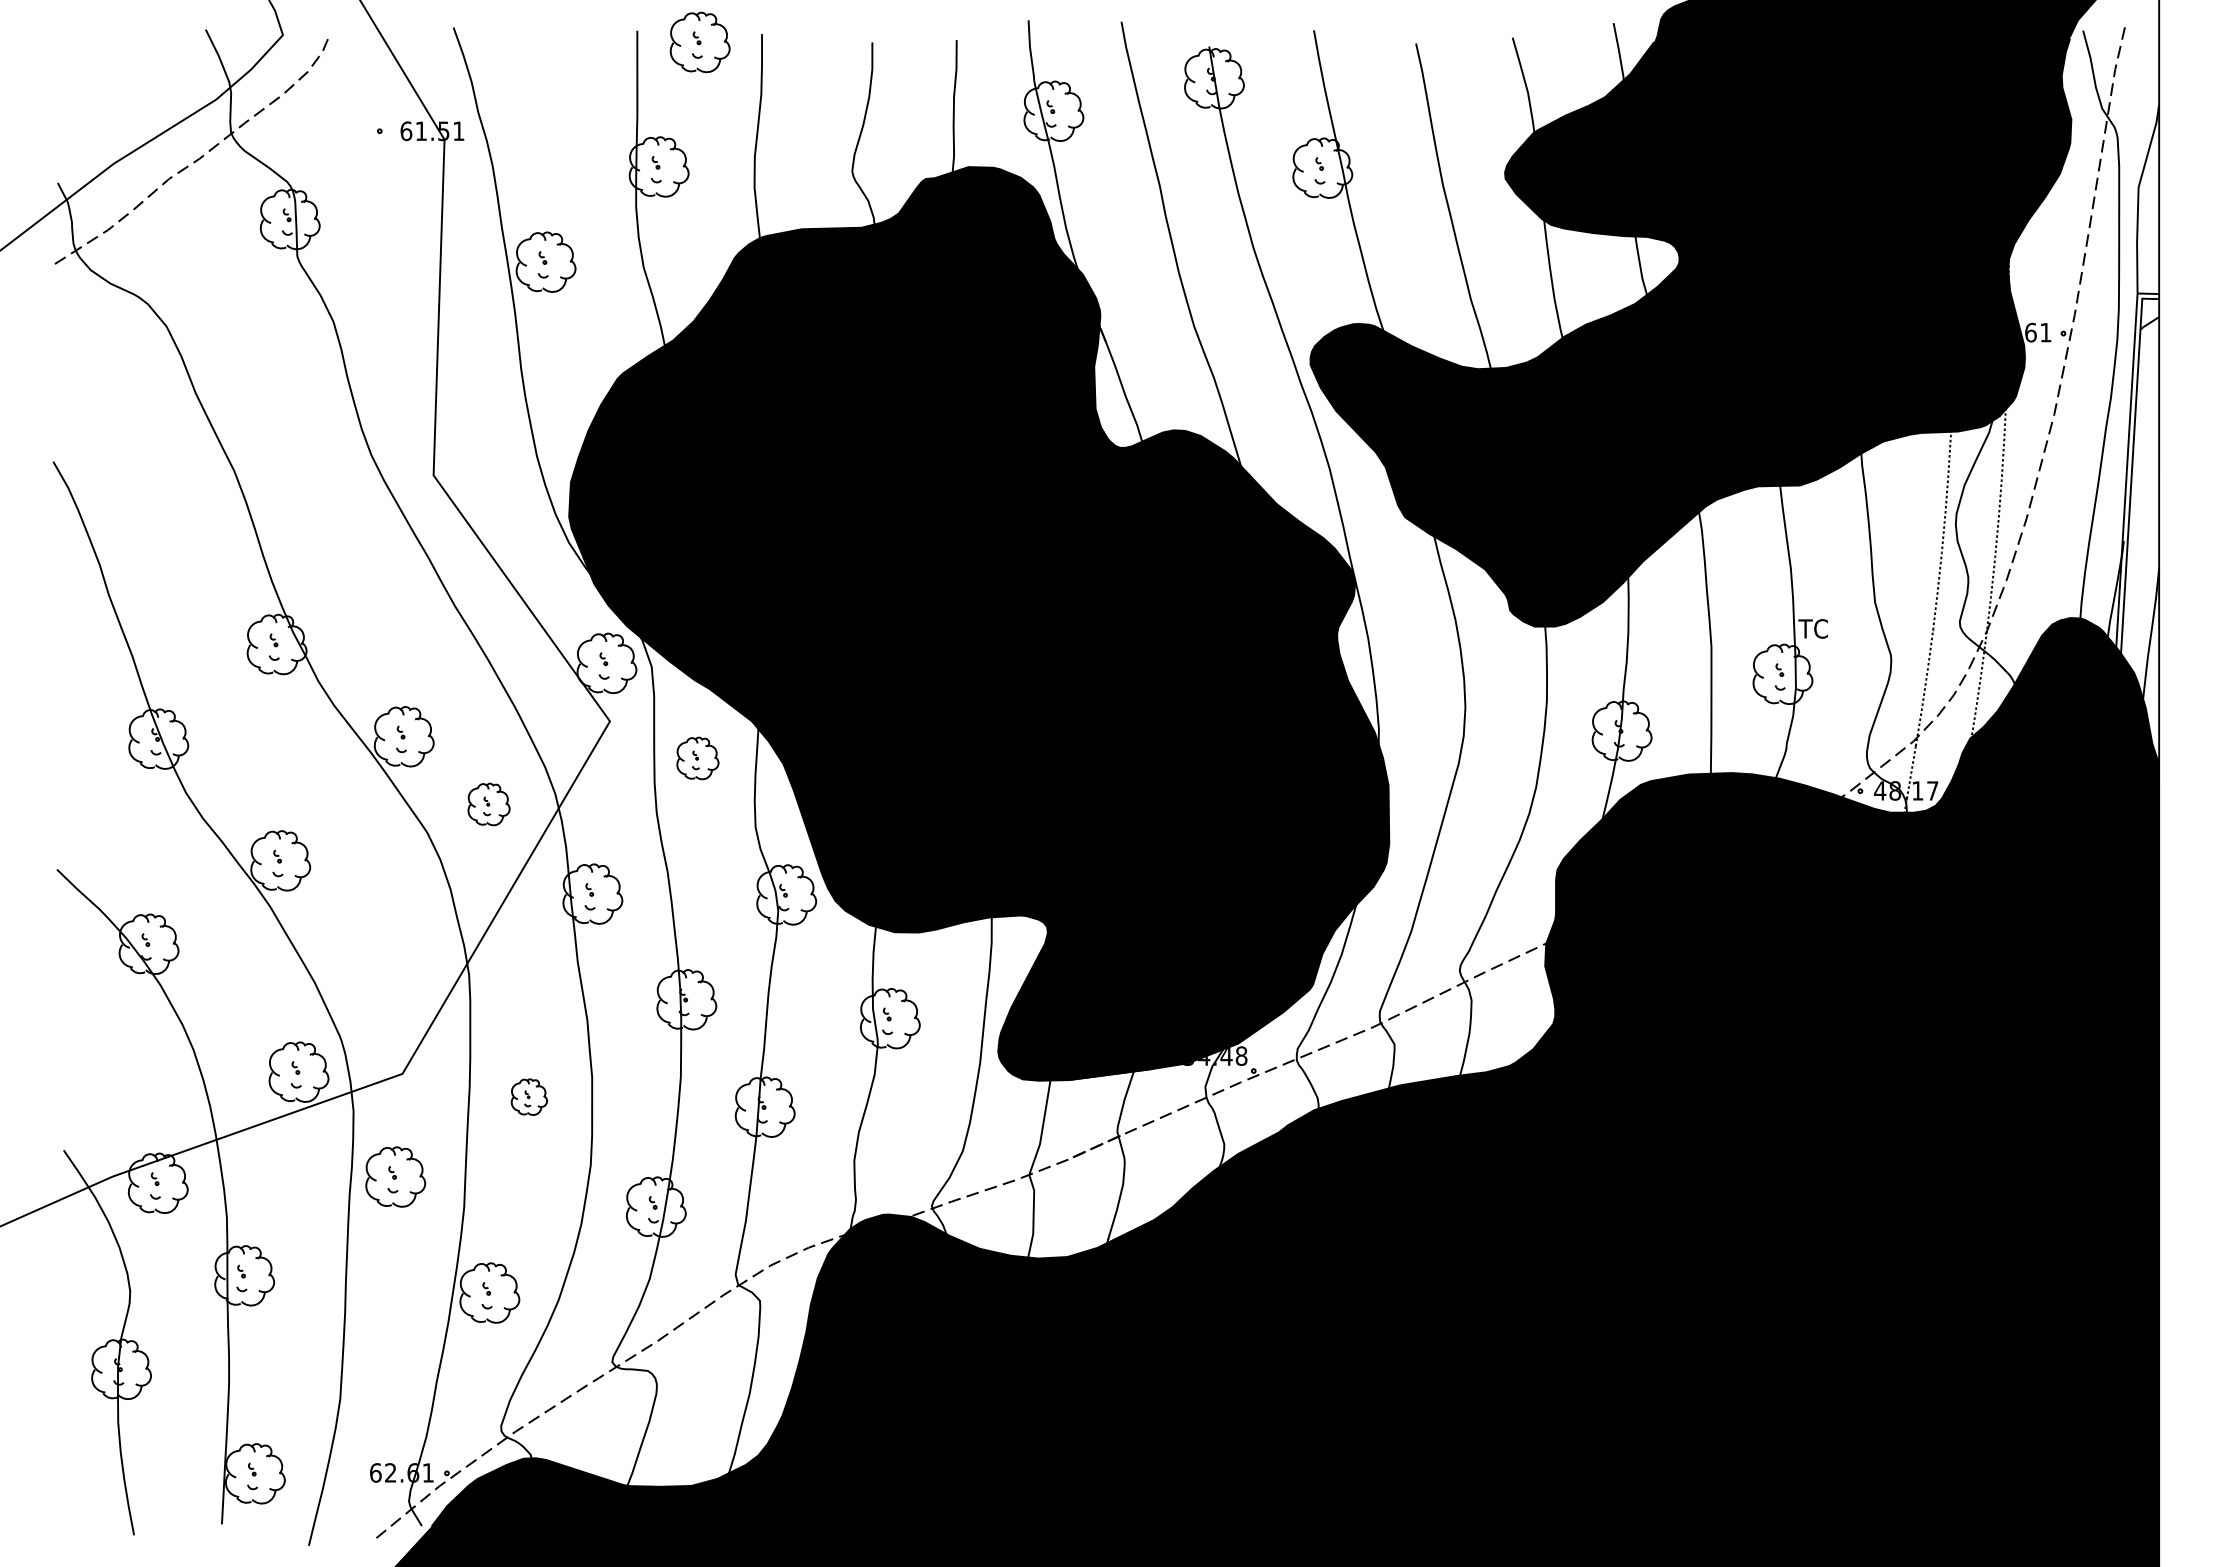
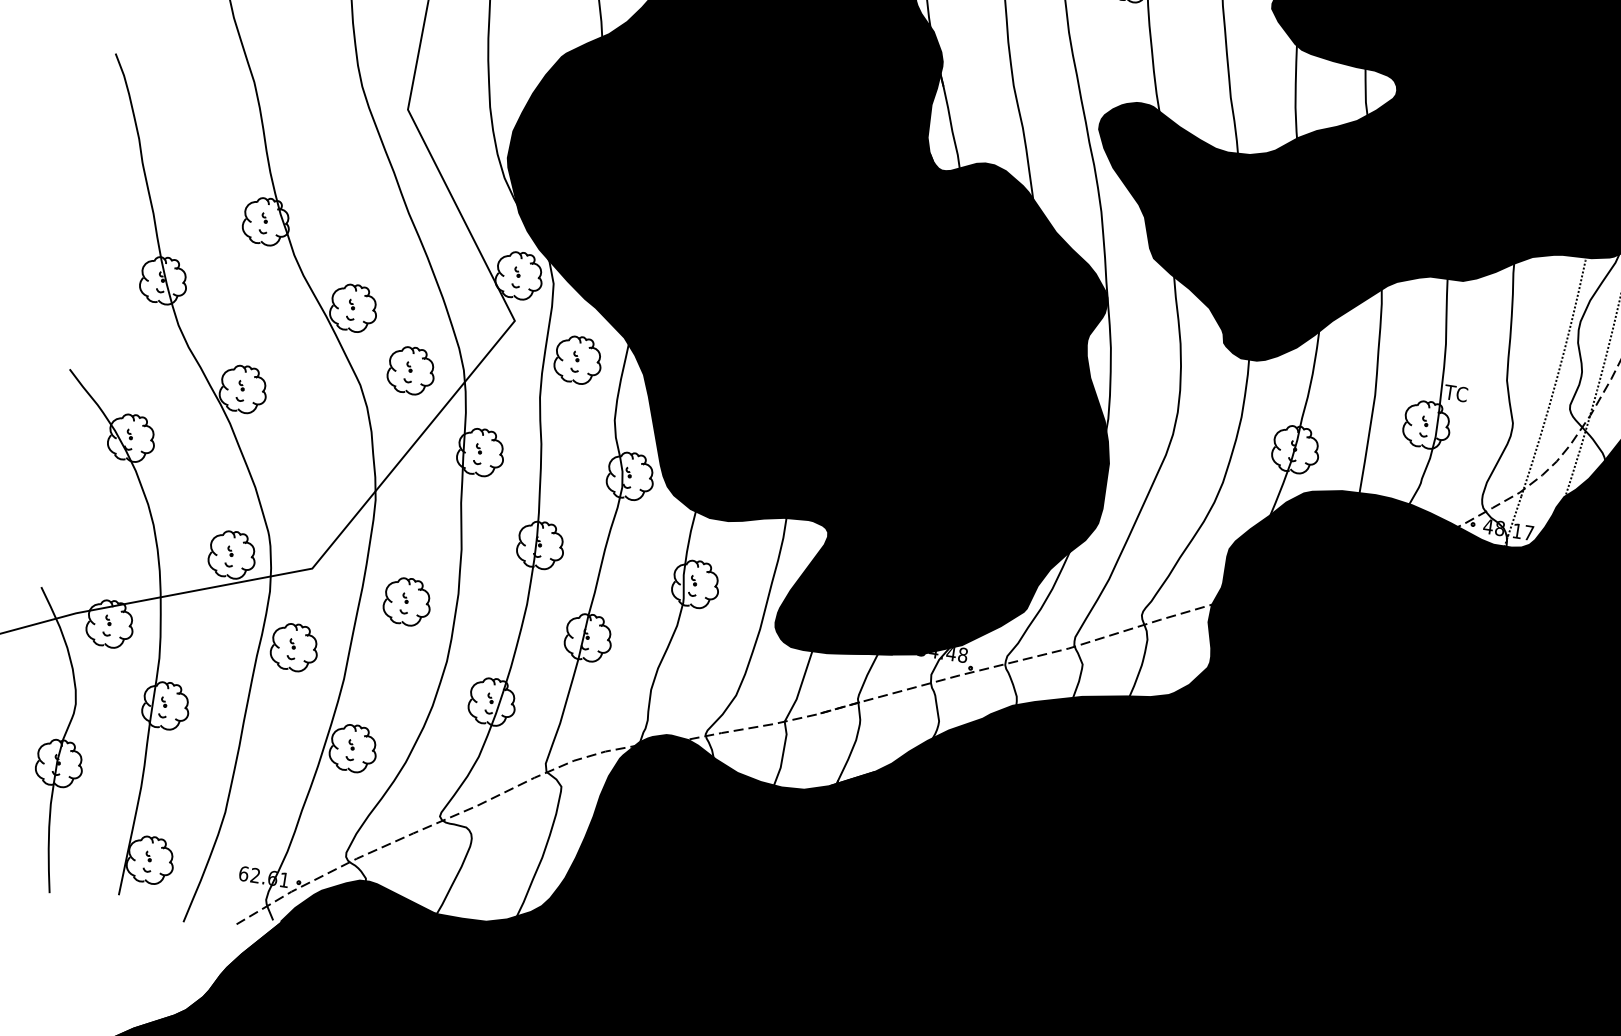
part: (697, 758) -> (578, 360), size x1.43
part: (488, 804) -> (411, 370), size x1.43
part: (529, 1096) -> (407, 601), size x1.67

